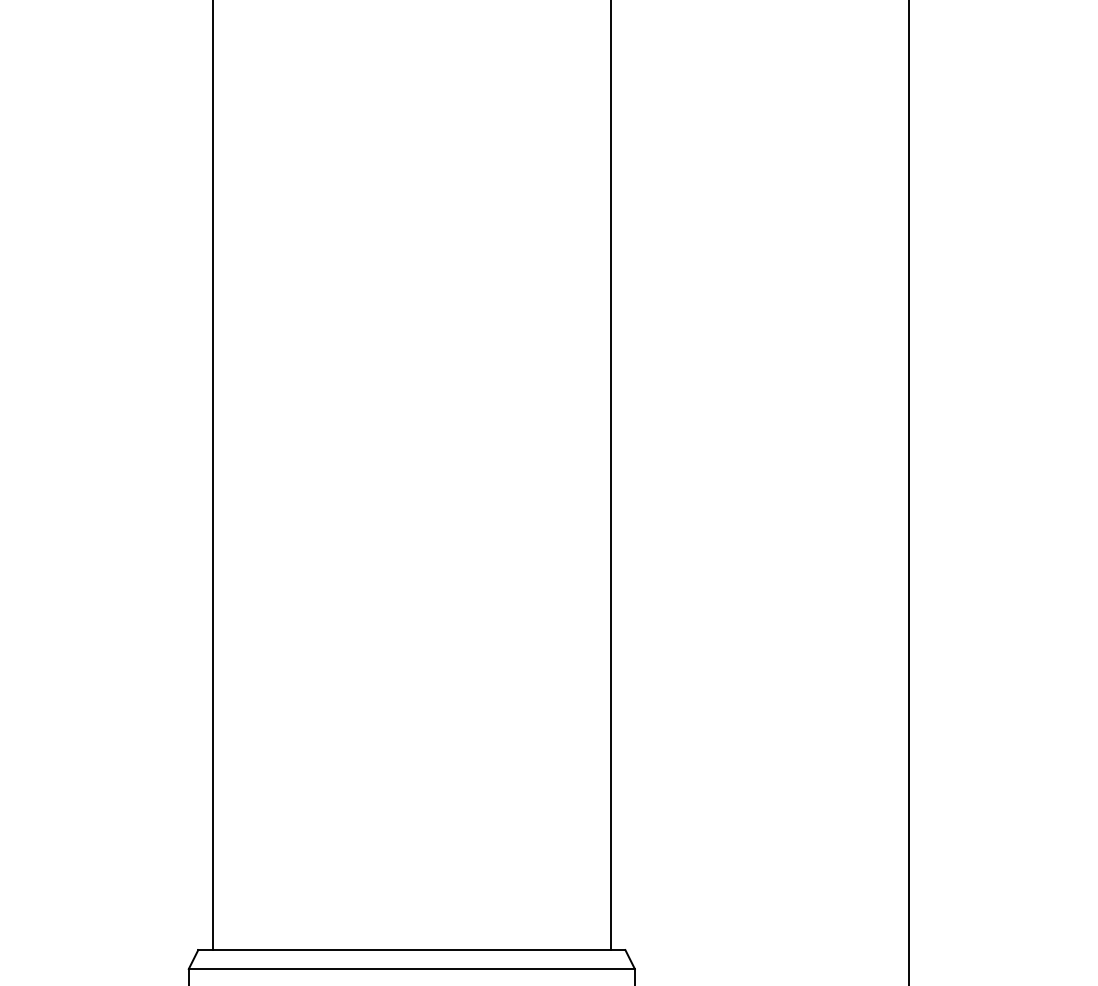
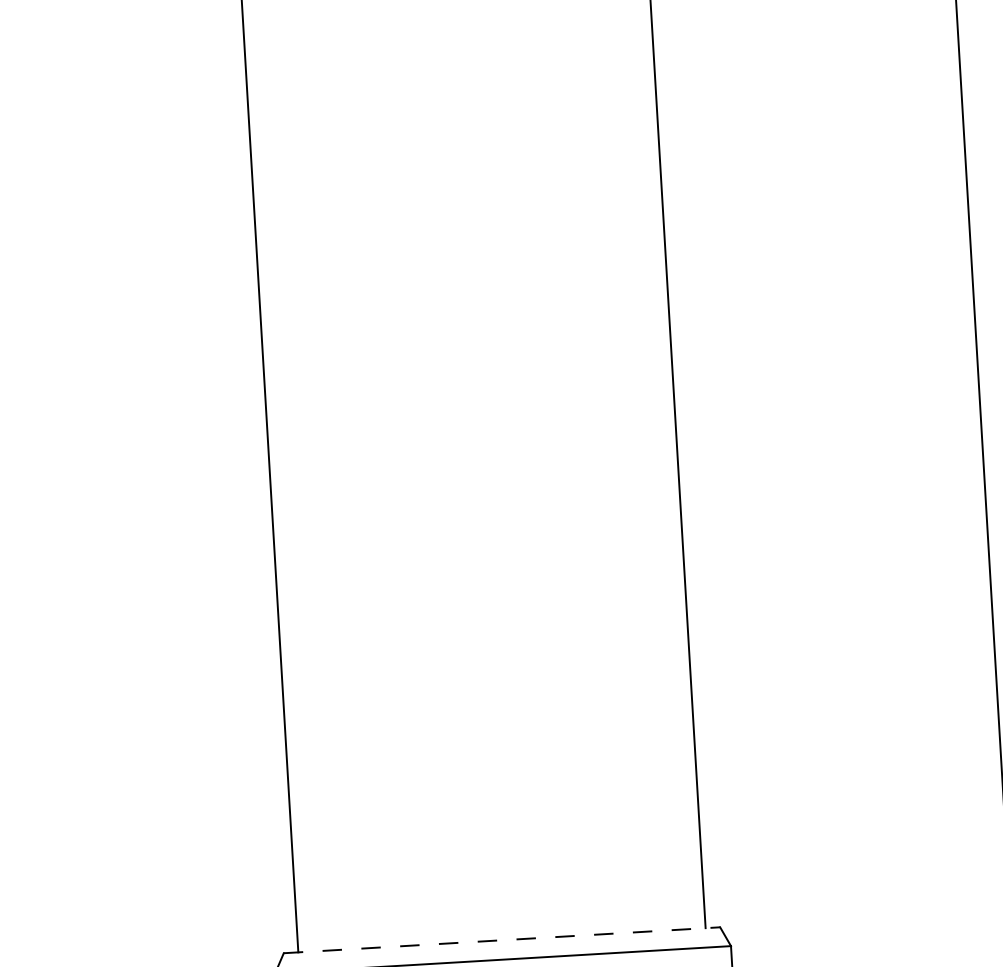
line: (411, 950) -> (501, 940), solid -> dashed

